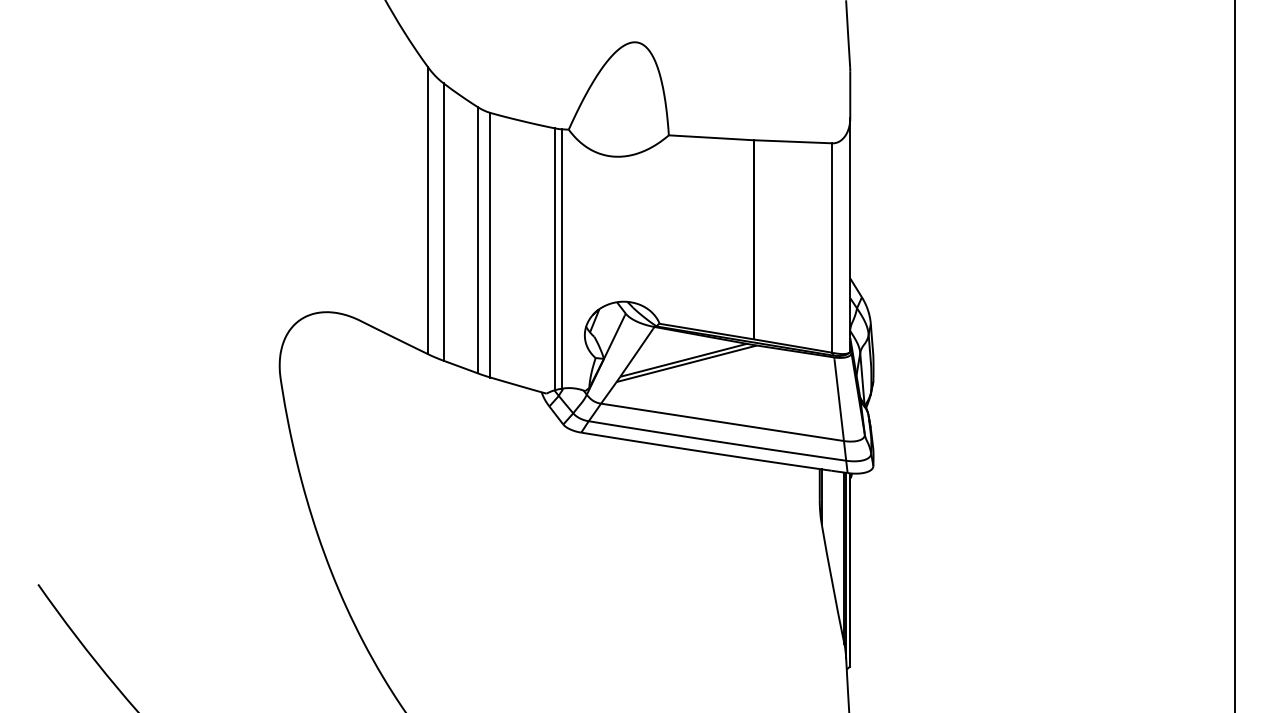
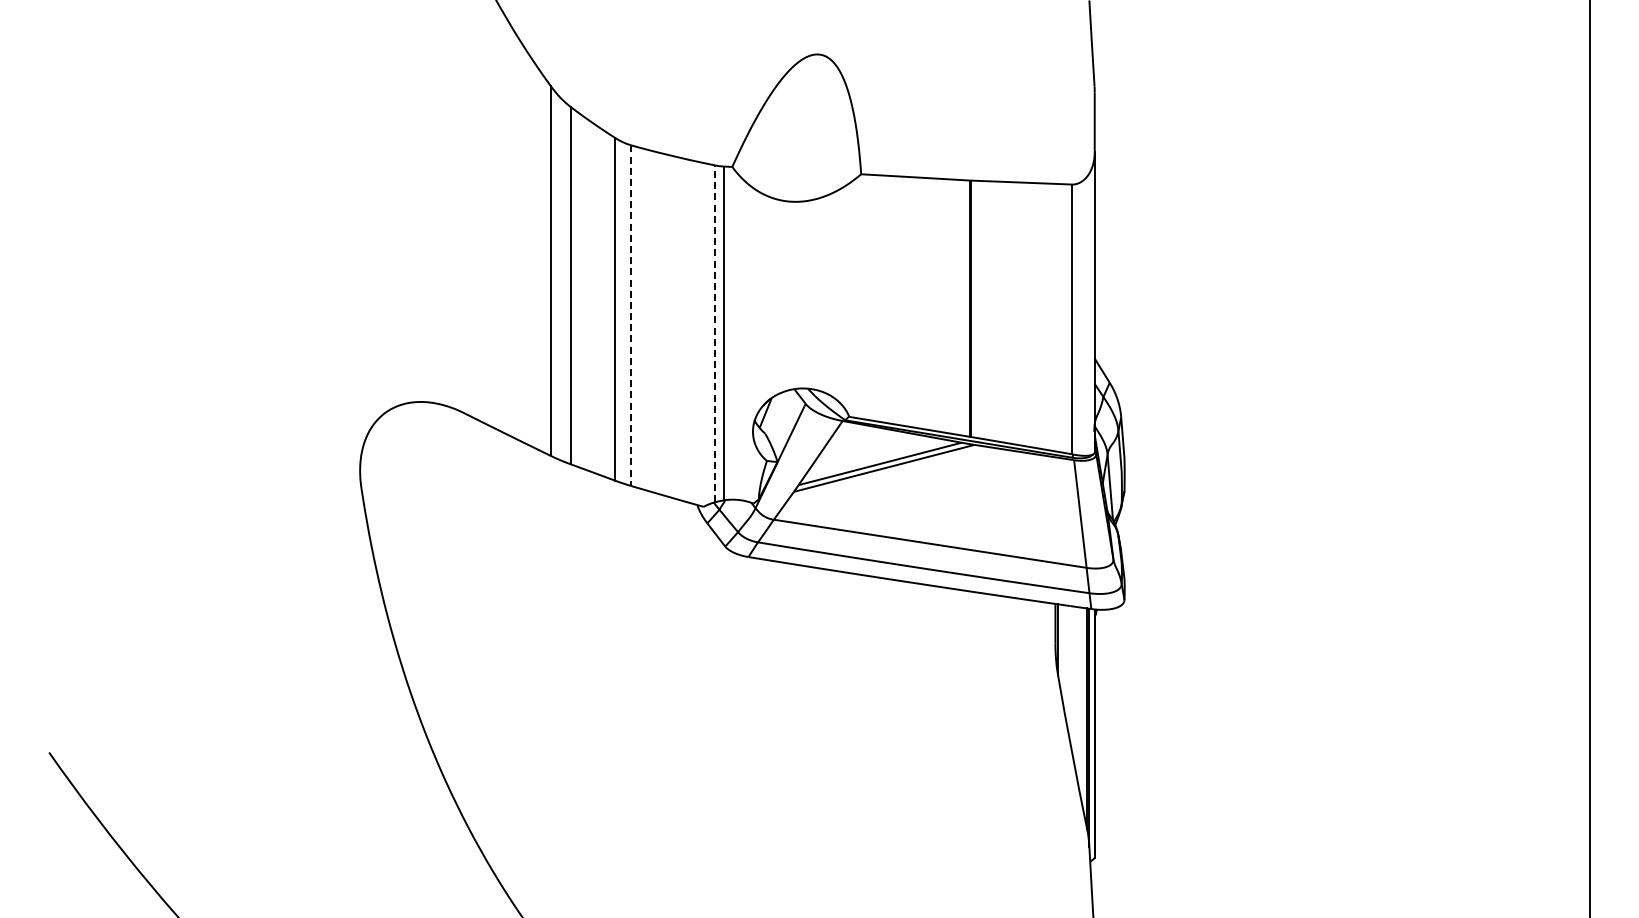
line: (490, 245) -> (631, 316), solid -> dashed
line: (555, 259) -> (715, 333), solid -> dashed

